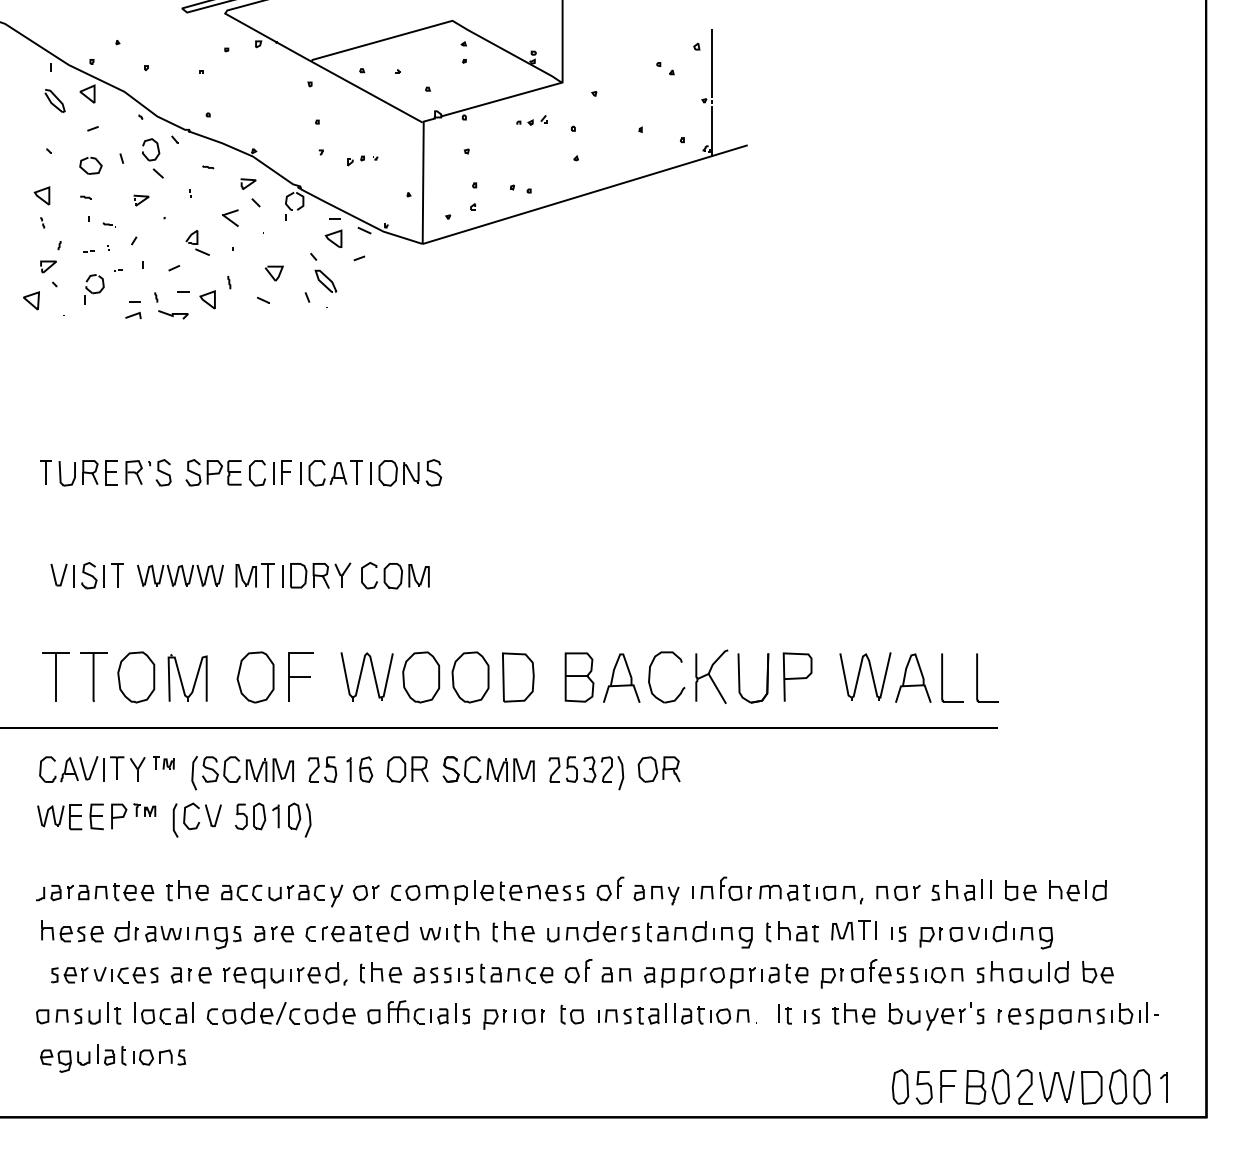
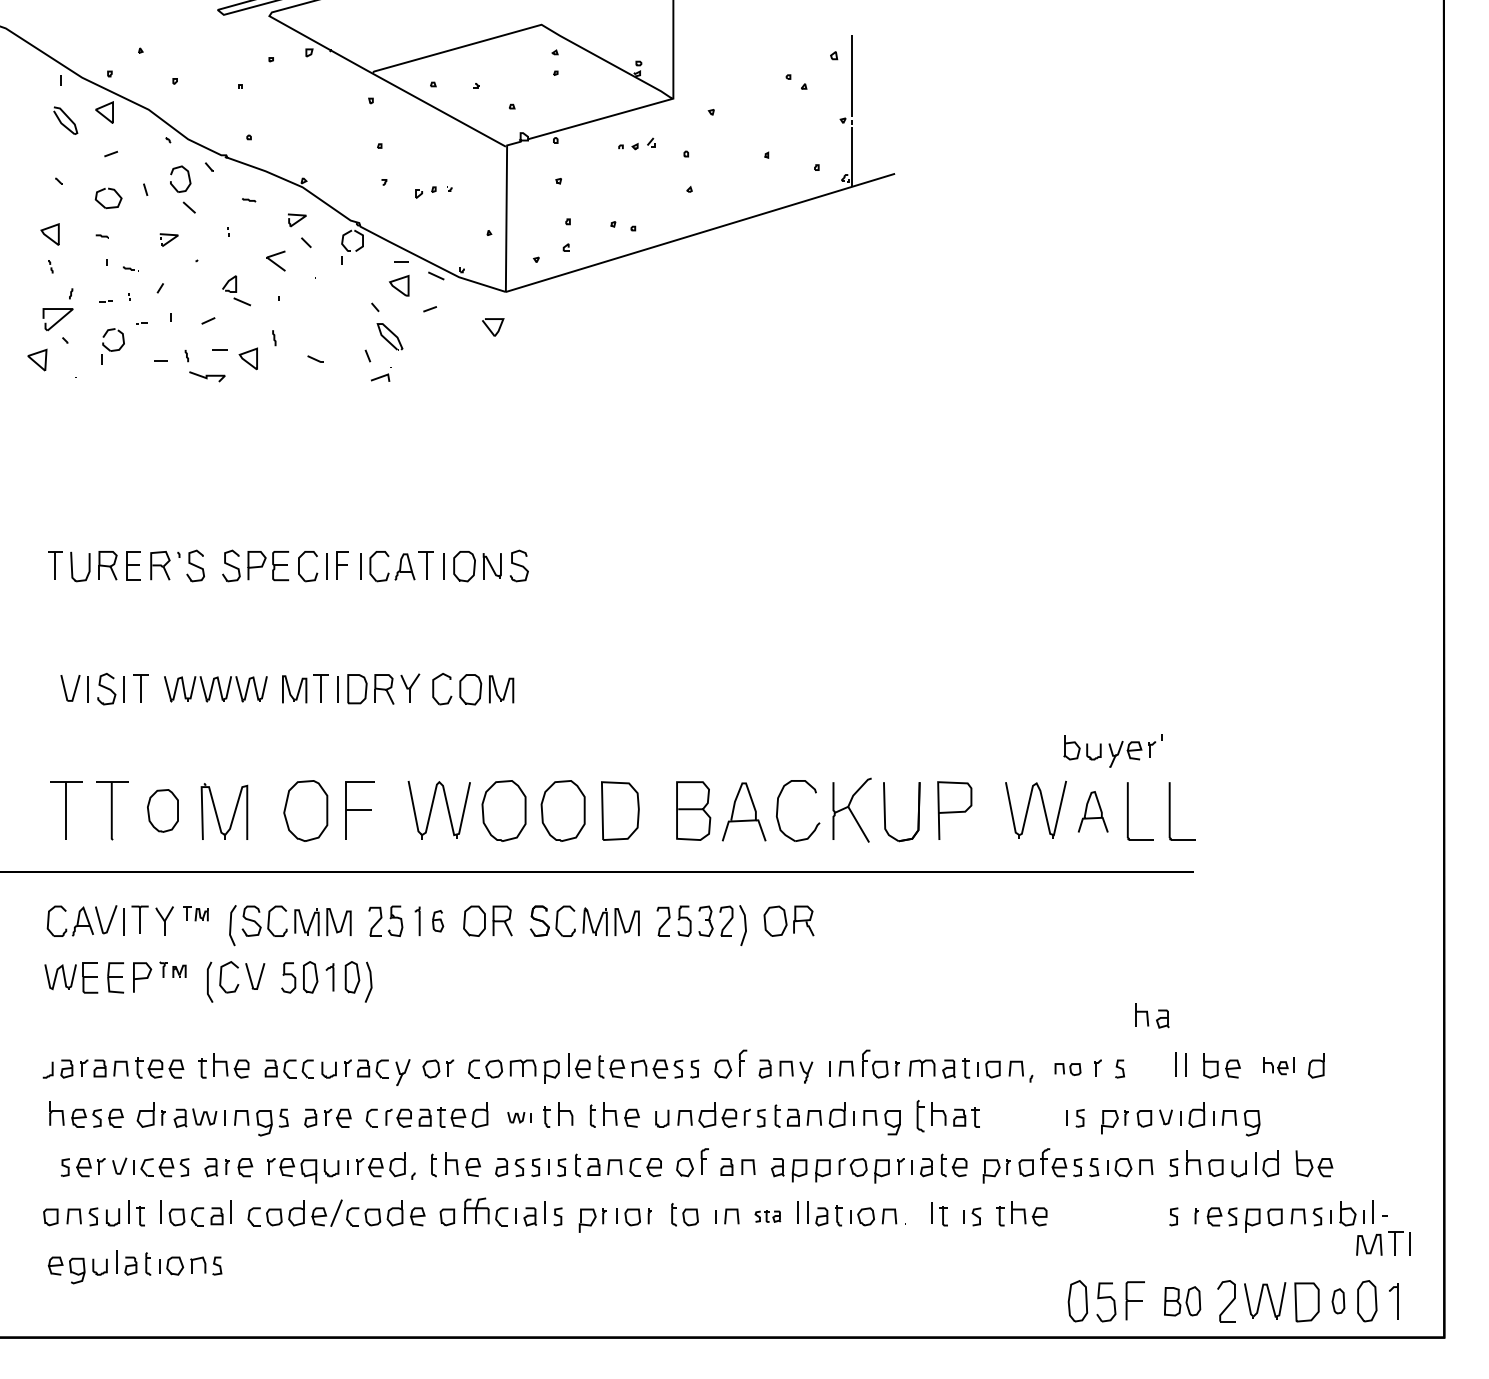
part: (48, 266) -> (57, 319), size x1.6
part: (274, 273) -> (493, 327), moved
line: (133, 315) -> (380, 377), moved
part: (135, 677) -> (162, 810), size x0.7
part: (912, 677) -> (1092, 811), size x0.7
part: (365, 768) -> (437, 920), size x0.7
part: (961, 890) -> (1152, 1015), moved
part: (1067, 890) -> (1278, 1065), size x0.7
part: (891, 893) -> (1067, 1069), size x0.7
part: (854, 930) -> (1383, 1243), moved
part: (768, 931) -> (920, 1115), size x1.4
part: (433, 933) -> (518, 1117), size x0.7
part: (641, 1016) -> (767, 1216), size x0.6
part: (929, 1016) -> (1112, 750), moved
part: (987, 1087) -> (1182, 1301), size x0.7
part: (1118, 1087) -> (1338, 1301), size x0.6

